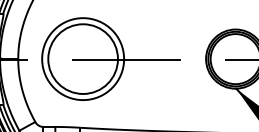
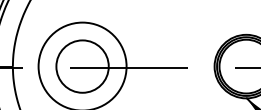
circle: (82, 58) -> (81, 65), size x0.7

